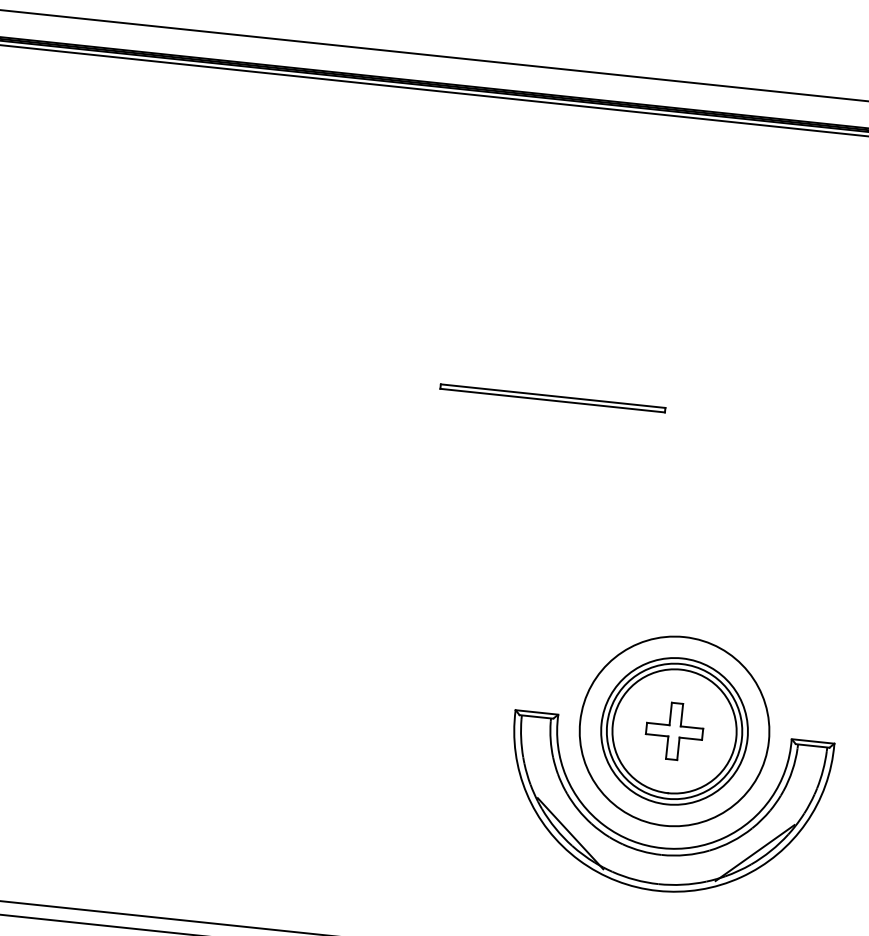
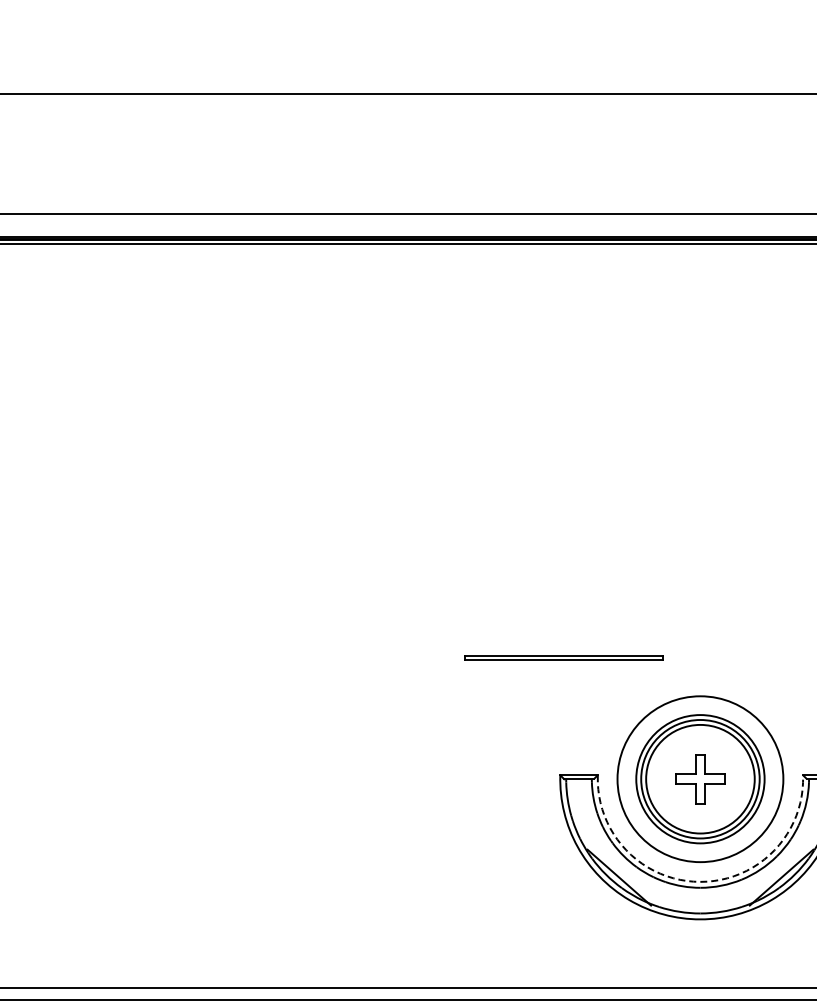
part: (552, 398) -> (563, 657), moved
arc: (662, 847) -> (700, 881), solid -> dashed

